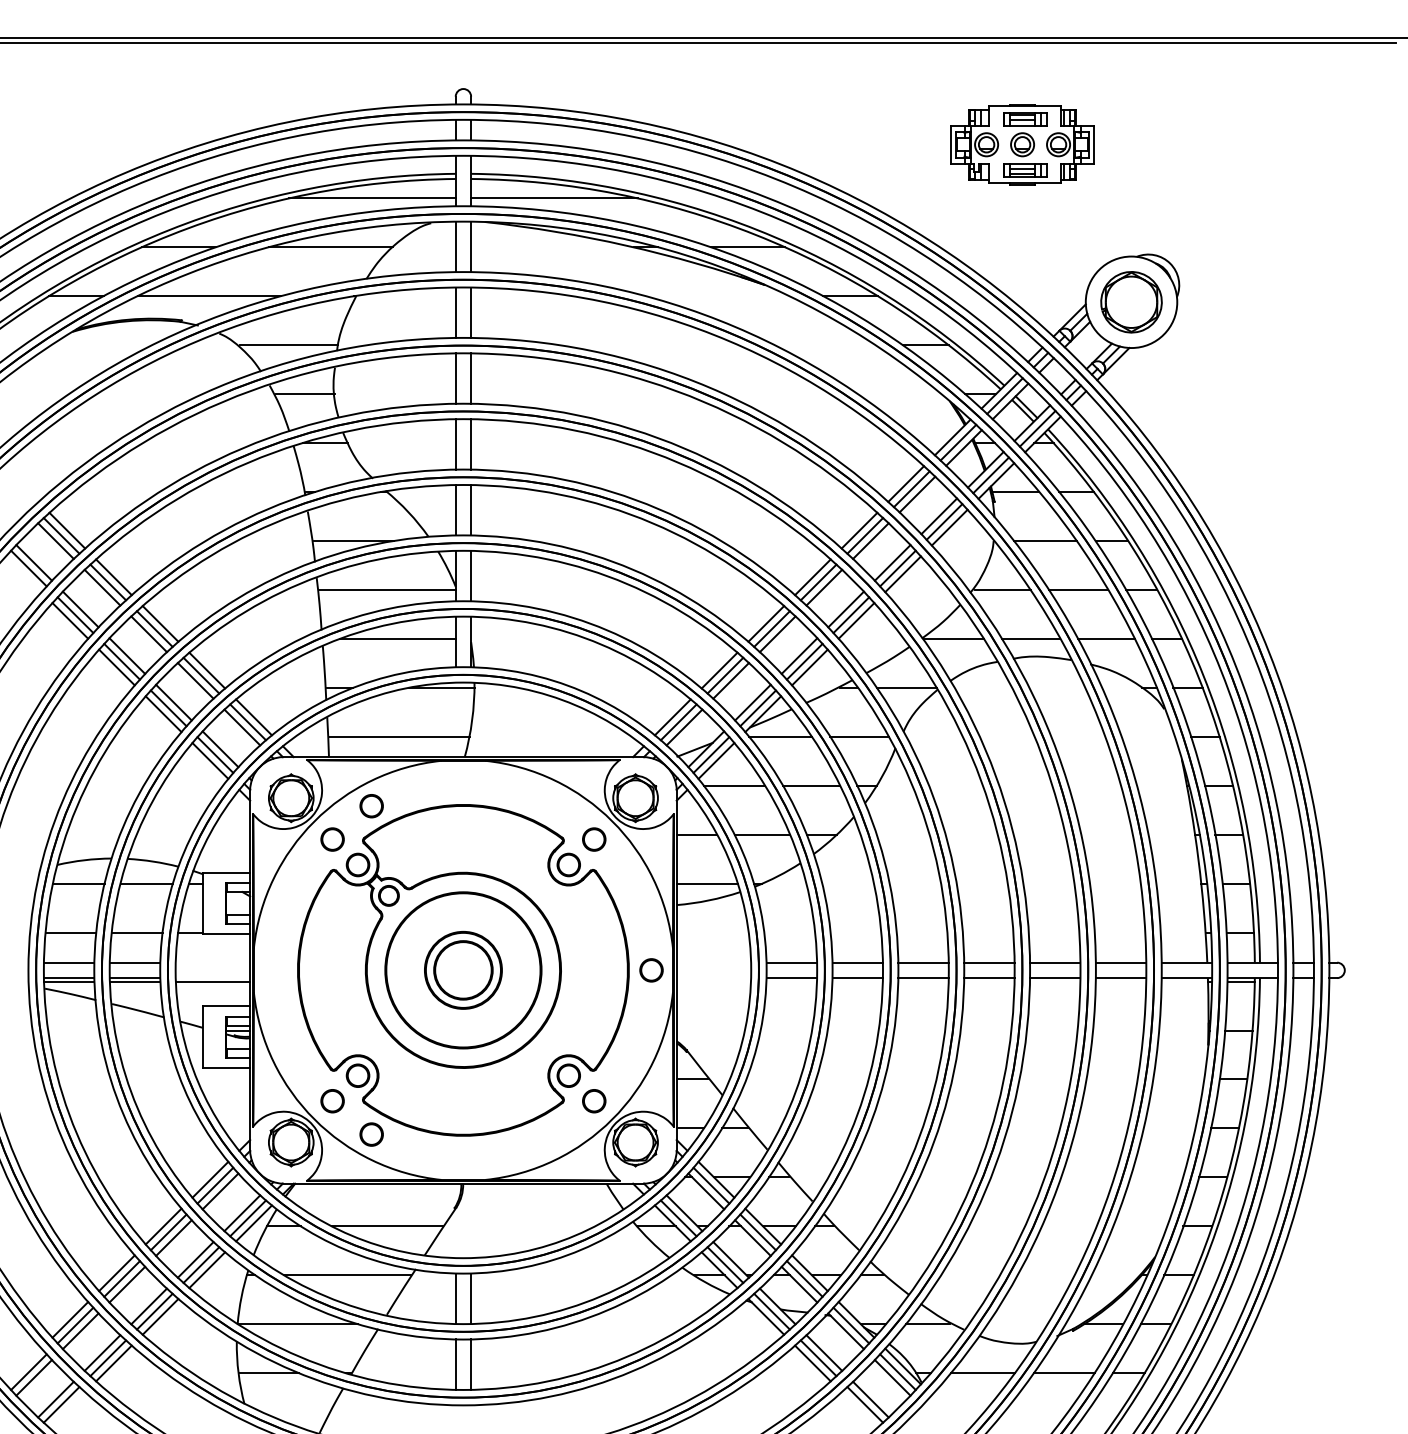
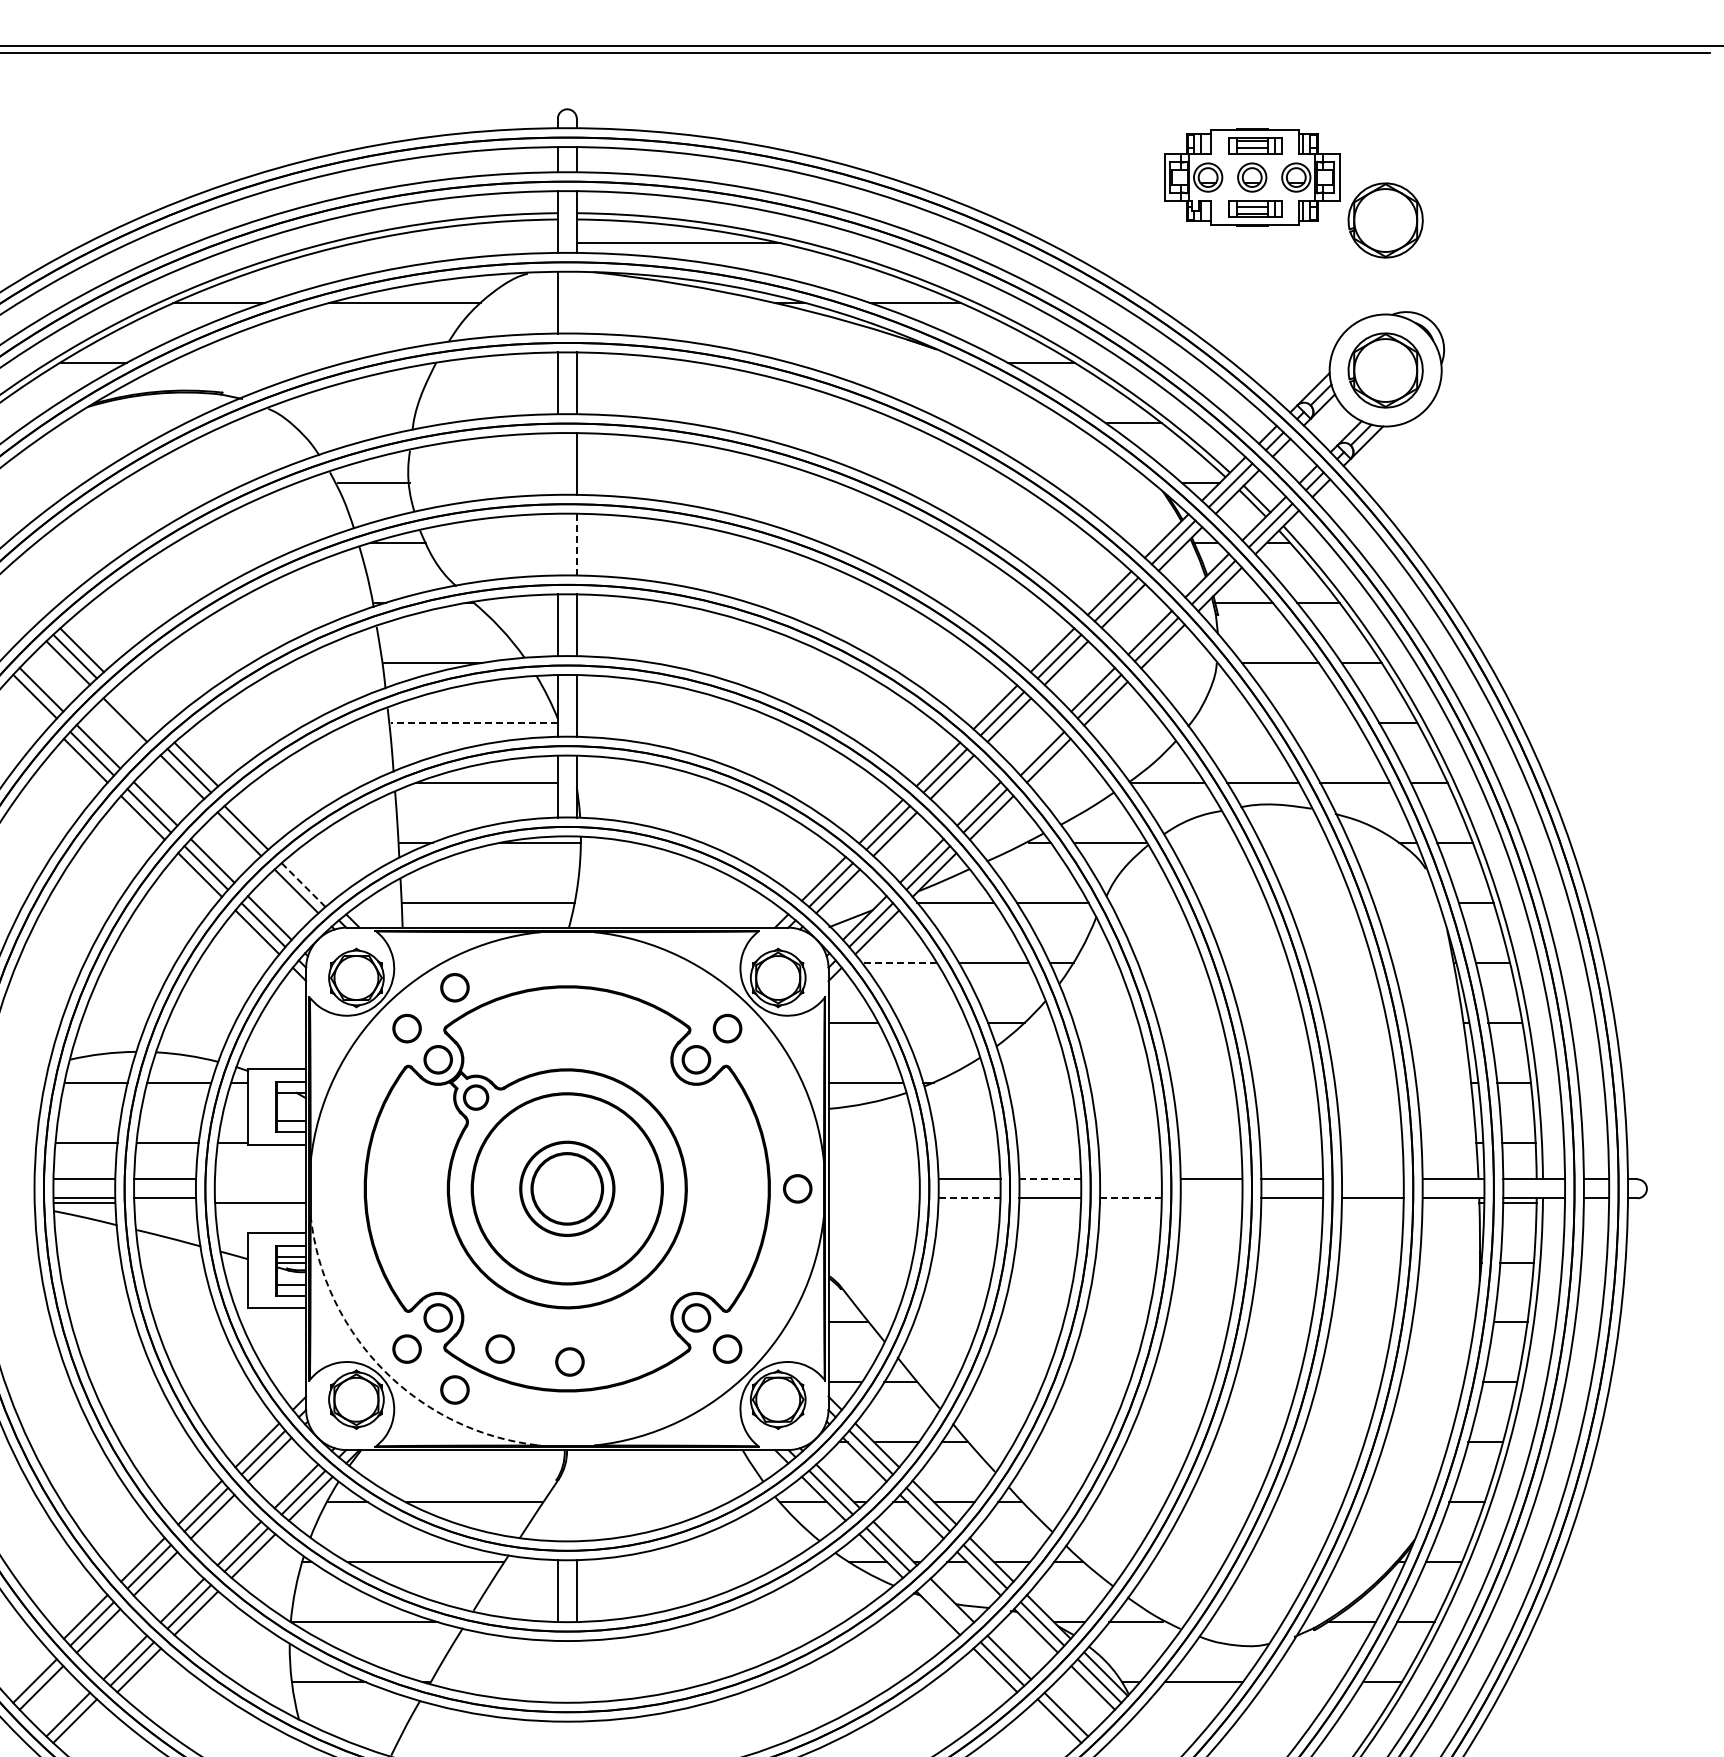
part: (1131, 179) -> (1385, 220), added
line: (372, 198) -> (455, 243), removed
line: (470, 246) -> (576, 302), removed
line: (209, 296) -> (256, 363), removed
line: (288, 345) -> (353, 423), removed
line: (455, 378) -> (557, 463), removed
line: (455, 444) -> (557, 544), removed
line: (470, 444) -> (576, 544), solid -> dashed
line: (114, 577) -> (139, 707), removed
line: (108, 582) -> (132, 713), removed
line: (387, 589) -> (474, 722), solid -> dashed
line: (1002, 589) -> (1227, 722), removed
line: (1078, 589) -> (1320, 722), removed
line: (845, 609) -> (1035, 746), removed
line: (207, 670) -> (253, 821), removed
line: (253, 717) -> (310, 878), removed
line: (248, 722) -> (303, 885), solid -> dashed
line: (733, 785) -> (898, 962), solid -> dashed
line: (762, 834) -> (933, 1022), removed
line: (857, 962) -> (1050, 1179), solid -> dashed
line: (923, 962) -> (1130, 1179), removed
line: (1120, 962) -> (1372, 1179), removed
line: (791, 978) -> (969, 1198), solid -> dashed
line: (923, 978) -> (1130, 1198), solid -> dashed
line: (989, 978) -> (1211, 1198), removed
line: (135, 981) -> (165, 1202), removed
circle: (408, 1100) -> (499, 1348), added
circle: (465, 1111) -> (569, 1361), added
arc: (314, 1119) -> (384, 1371), solid -> dashed
line: (772, 1311) -> (945, 1606), removed
line: (455, 1364) -> (557, 1671), removed
line: (470, 1364) -> (576, 1671), removed
line: (1064, 1373) -> (1303, 1682), removed

